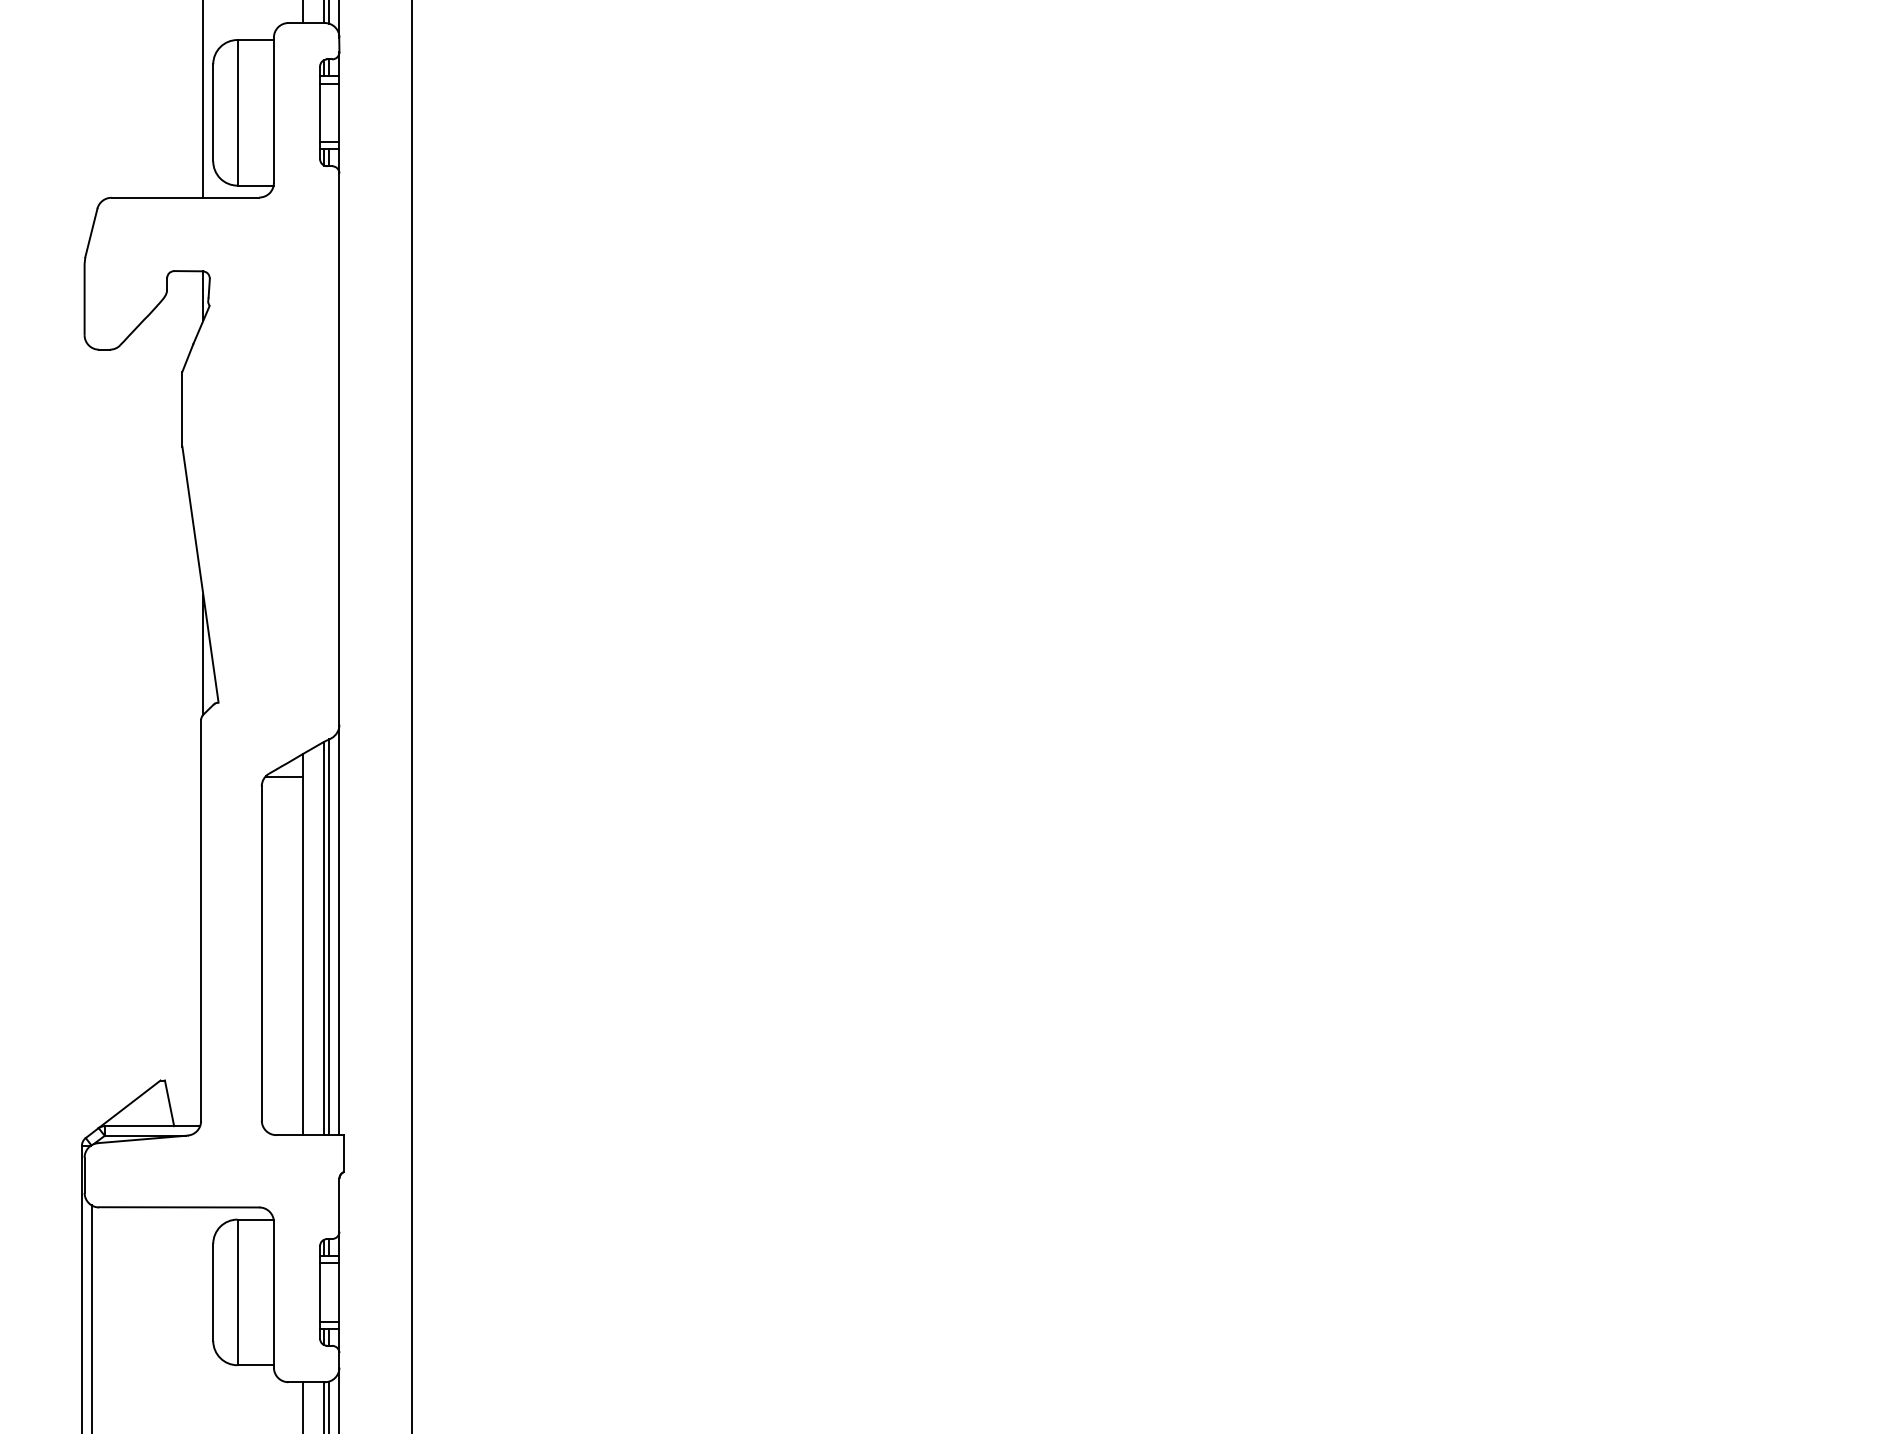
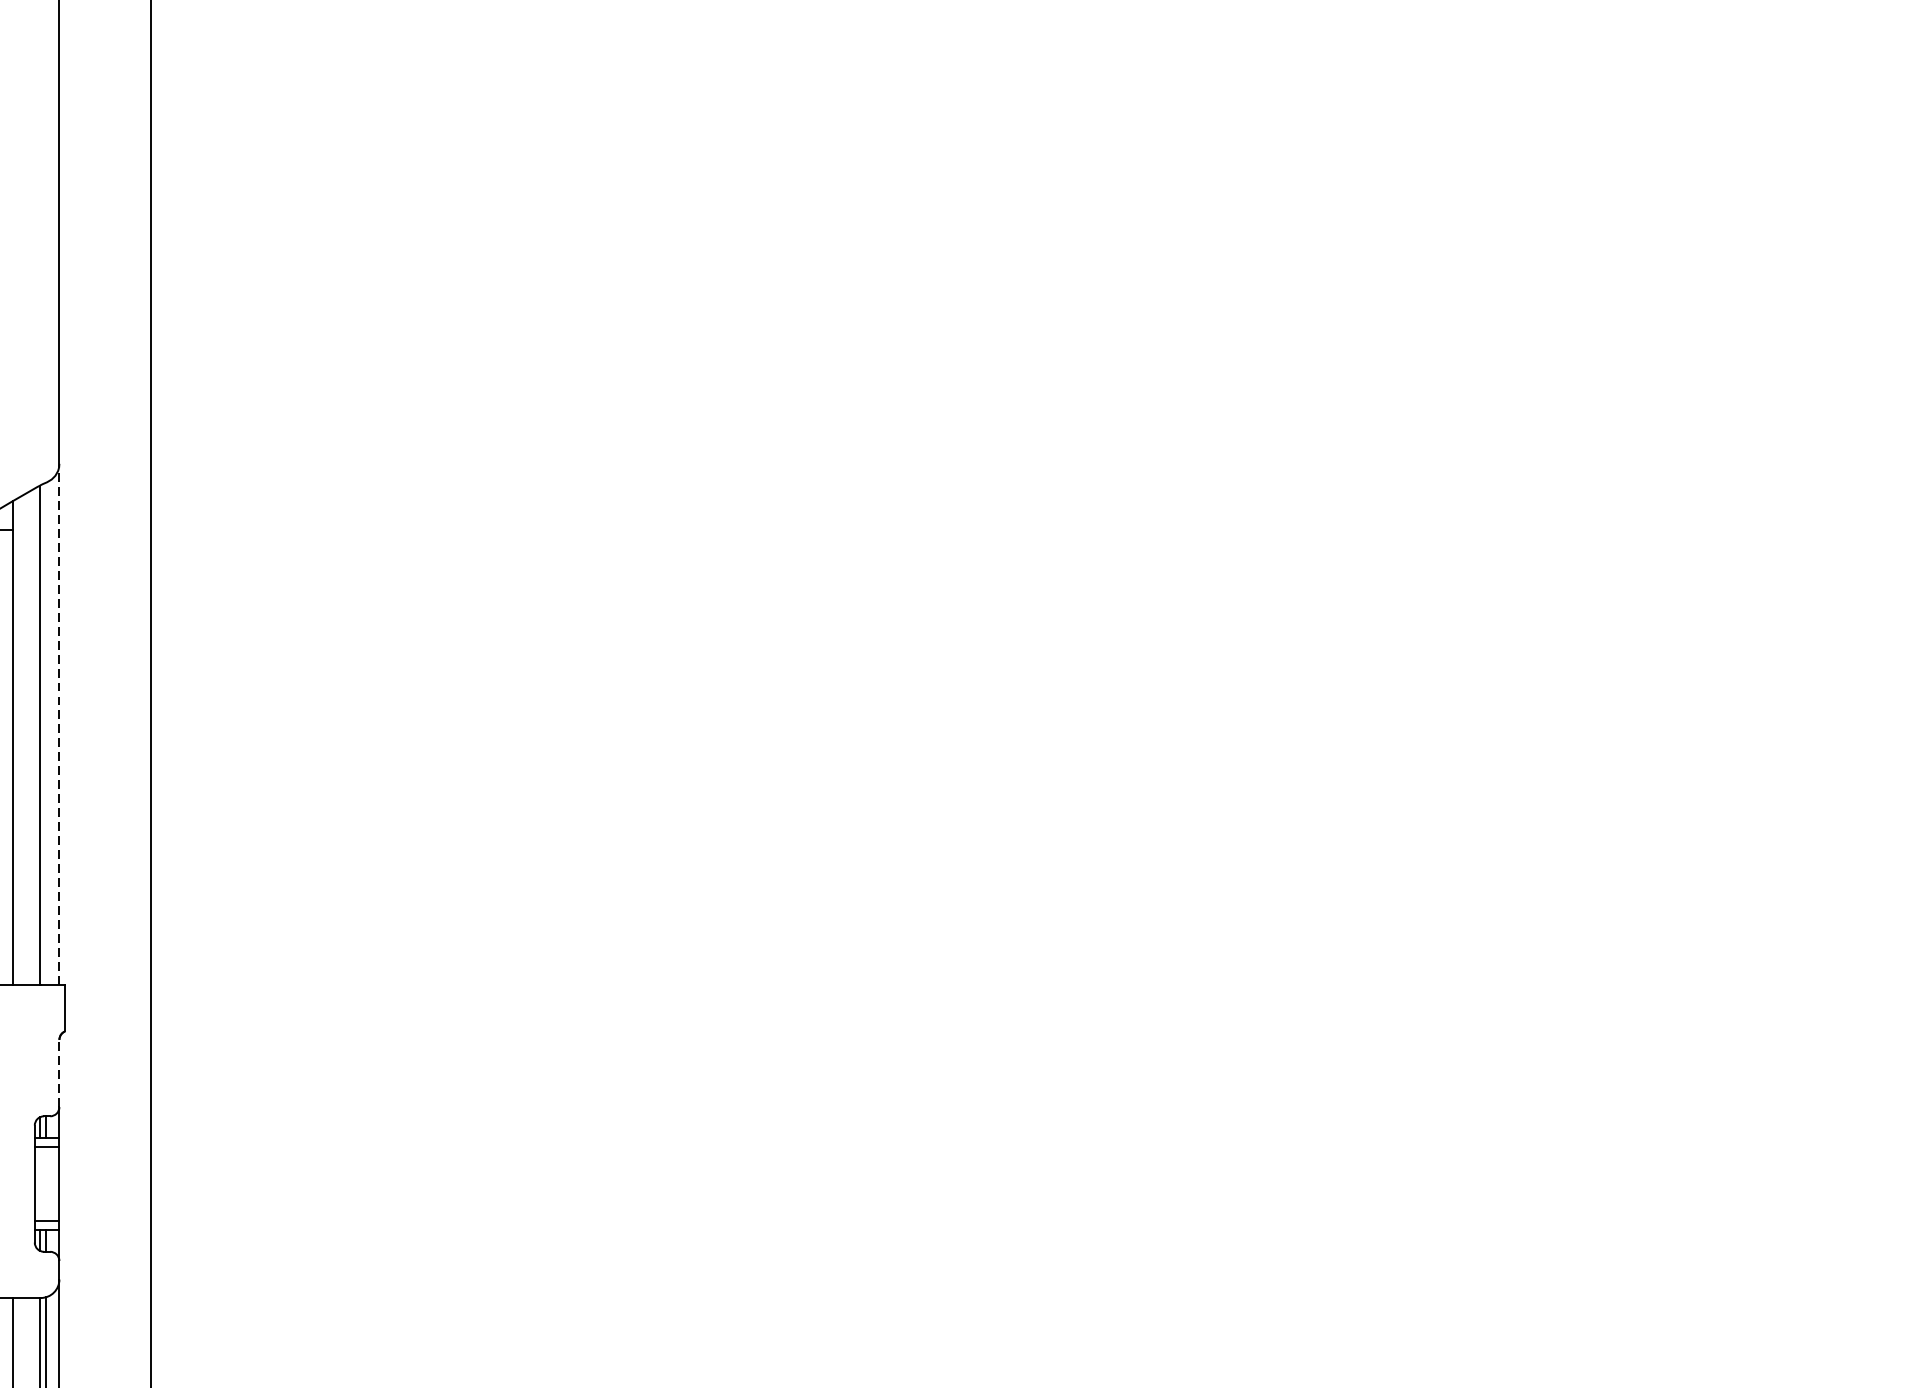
line: (339, 930) -> (59, 724), solid -> dashed
line: (328, 937) -> (45, 733), removed
line: (339, 1204) -> (59, 1072), solid -> dashed

